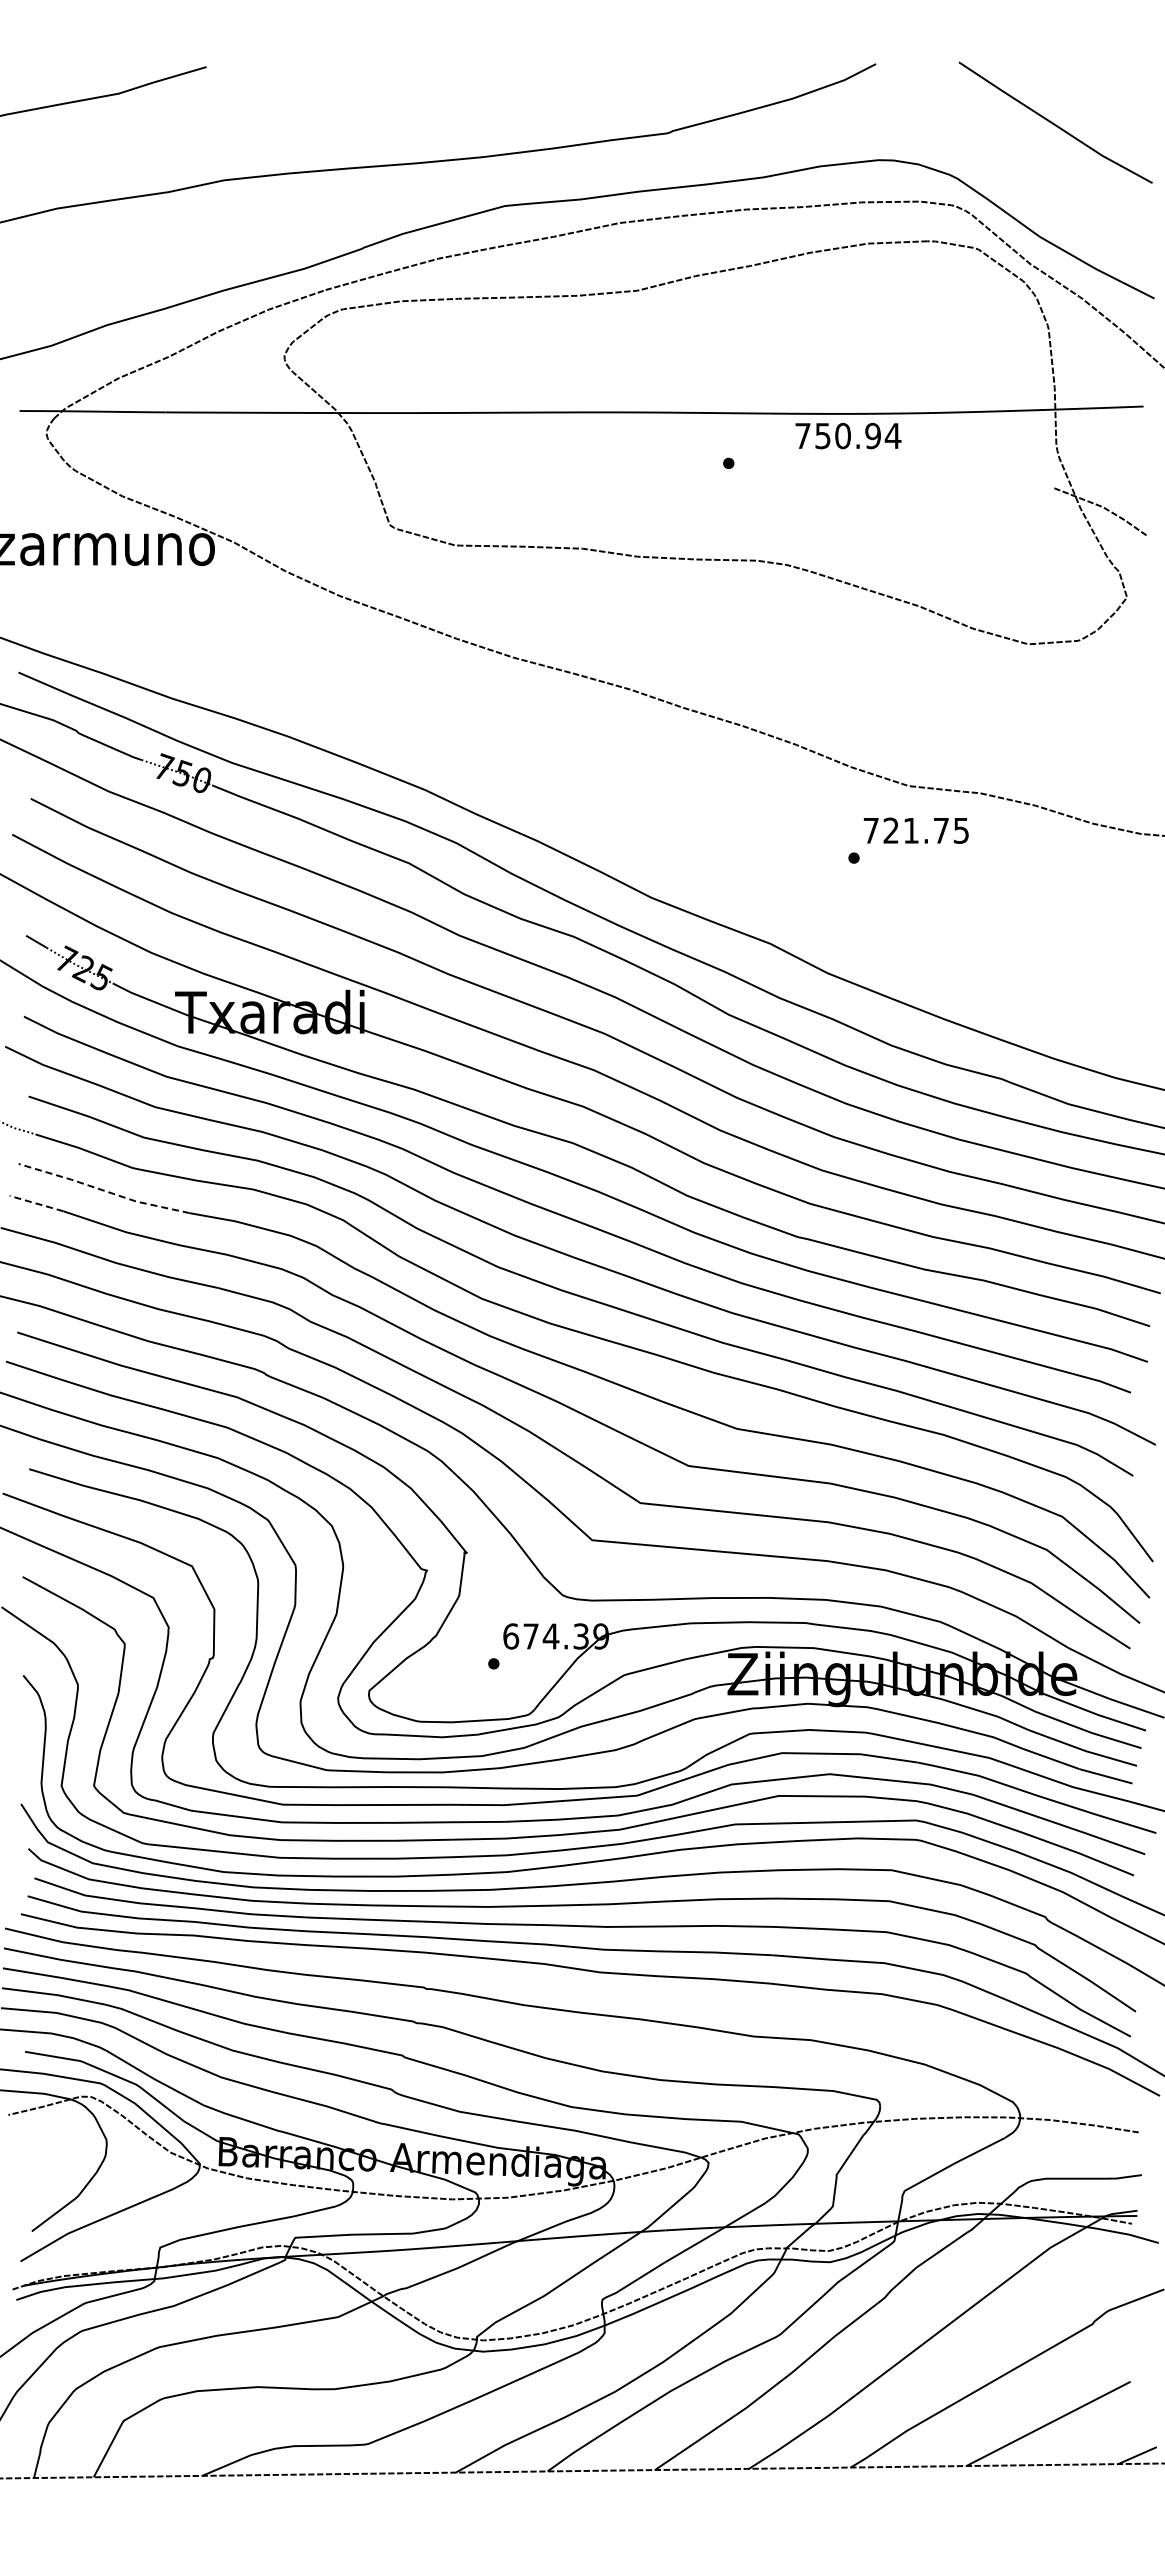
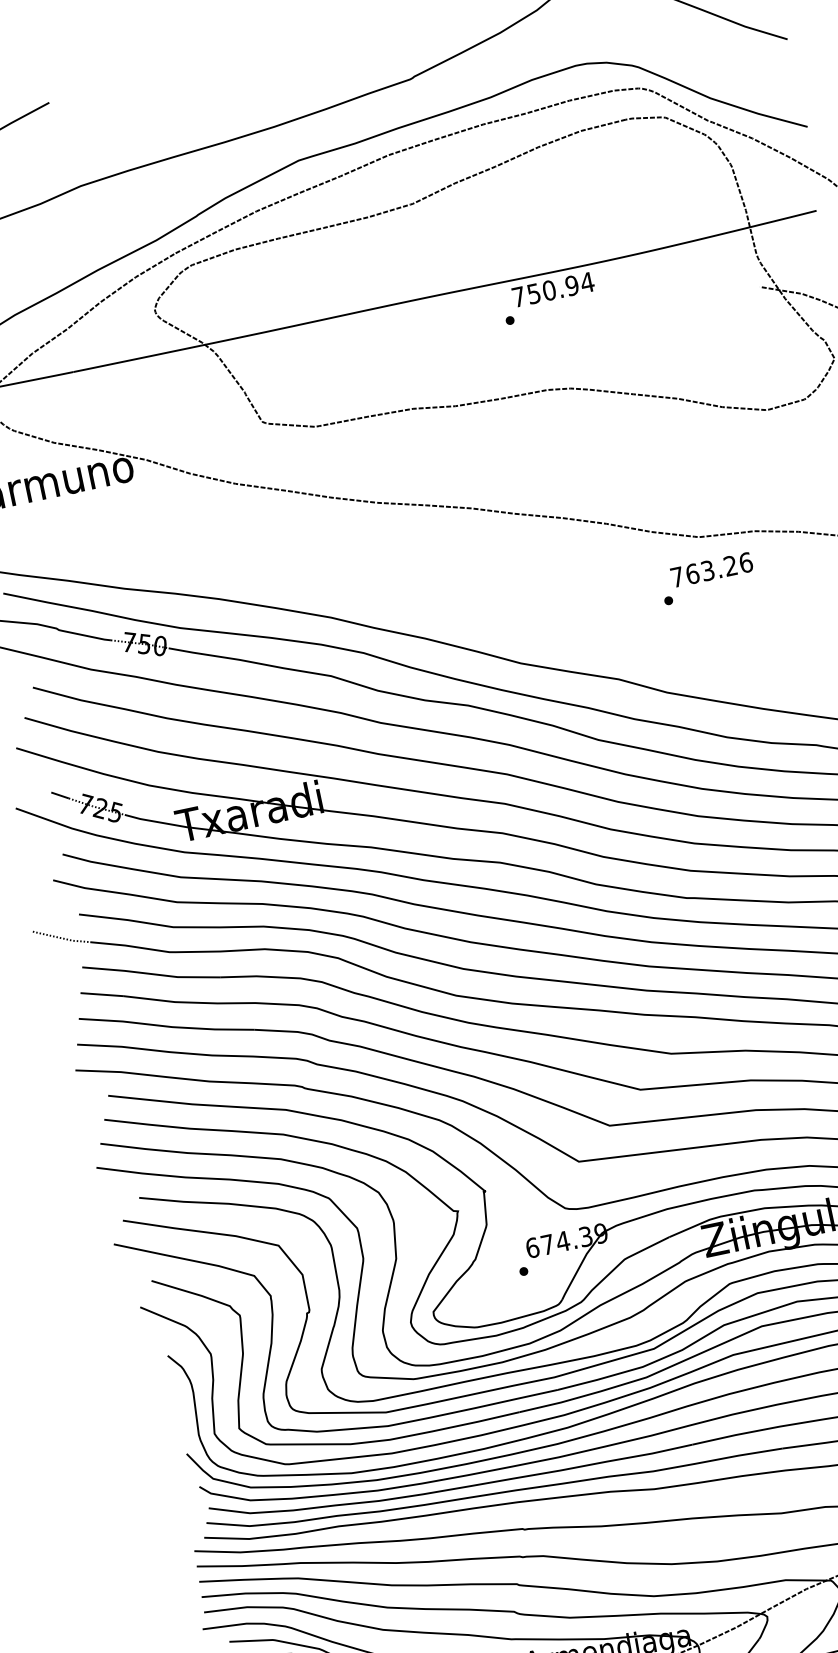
text: (848, 435) -> (553, 289), moved
text: (926, 830) -> (719, 568), 721.75 -> 763.26
line: (103, 1190) -> (151, 973), dashed -> solid
line: (36, 1203) -> (102, 994), dashed -> solid

